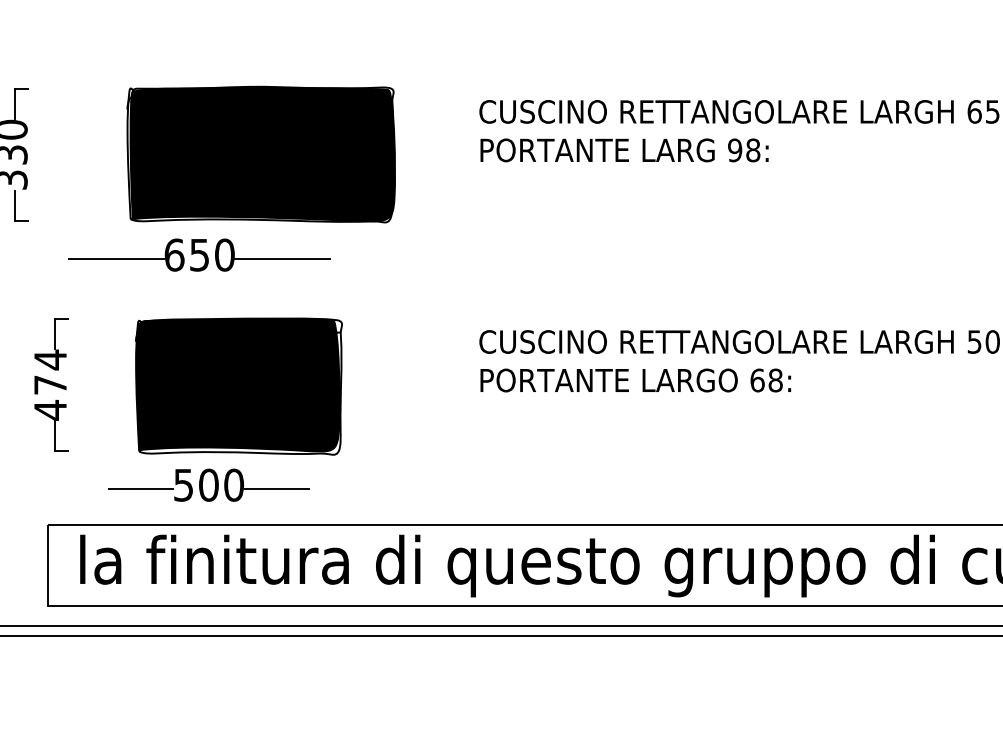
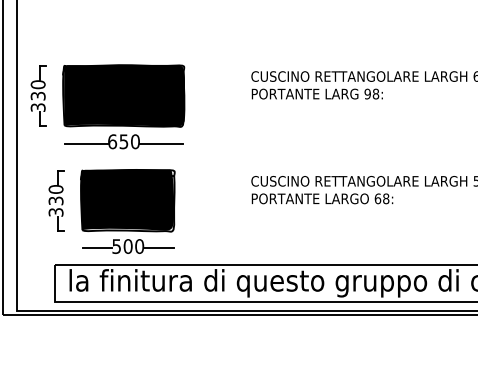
part: (260, 153) -> (123, 95), moved
text: (49, 384) -> (55, 200), 474 -> 330
part: (238, 386) -> (127, 200), moved

